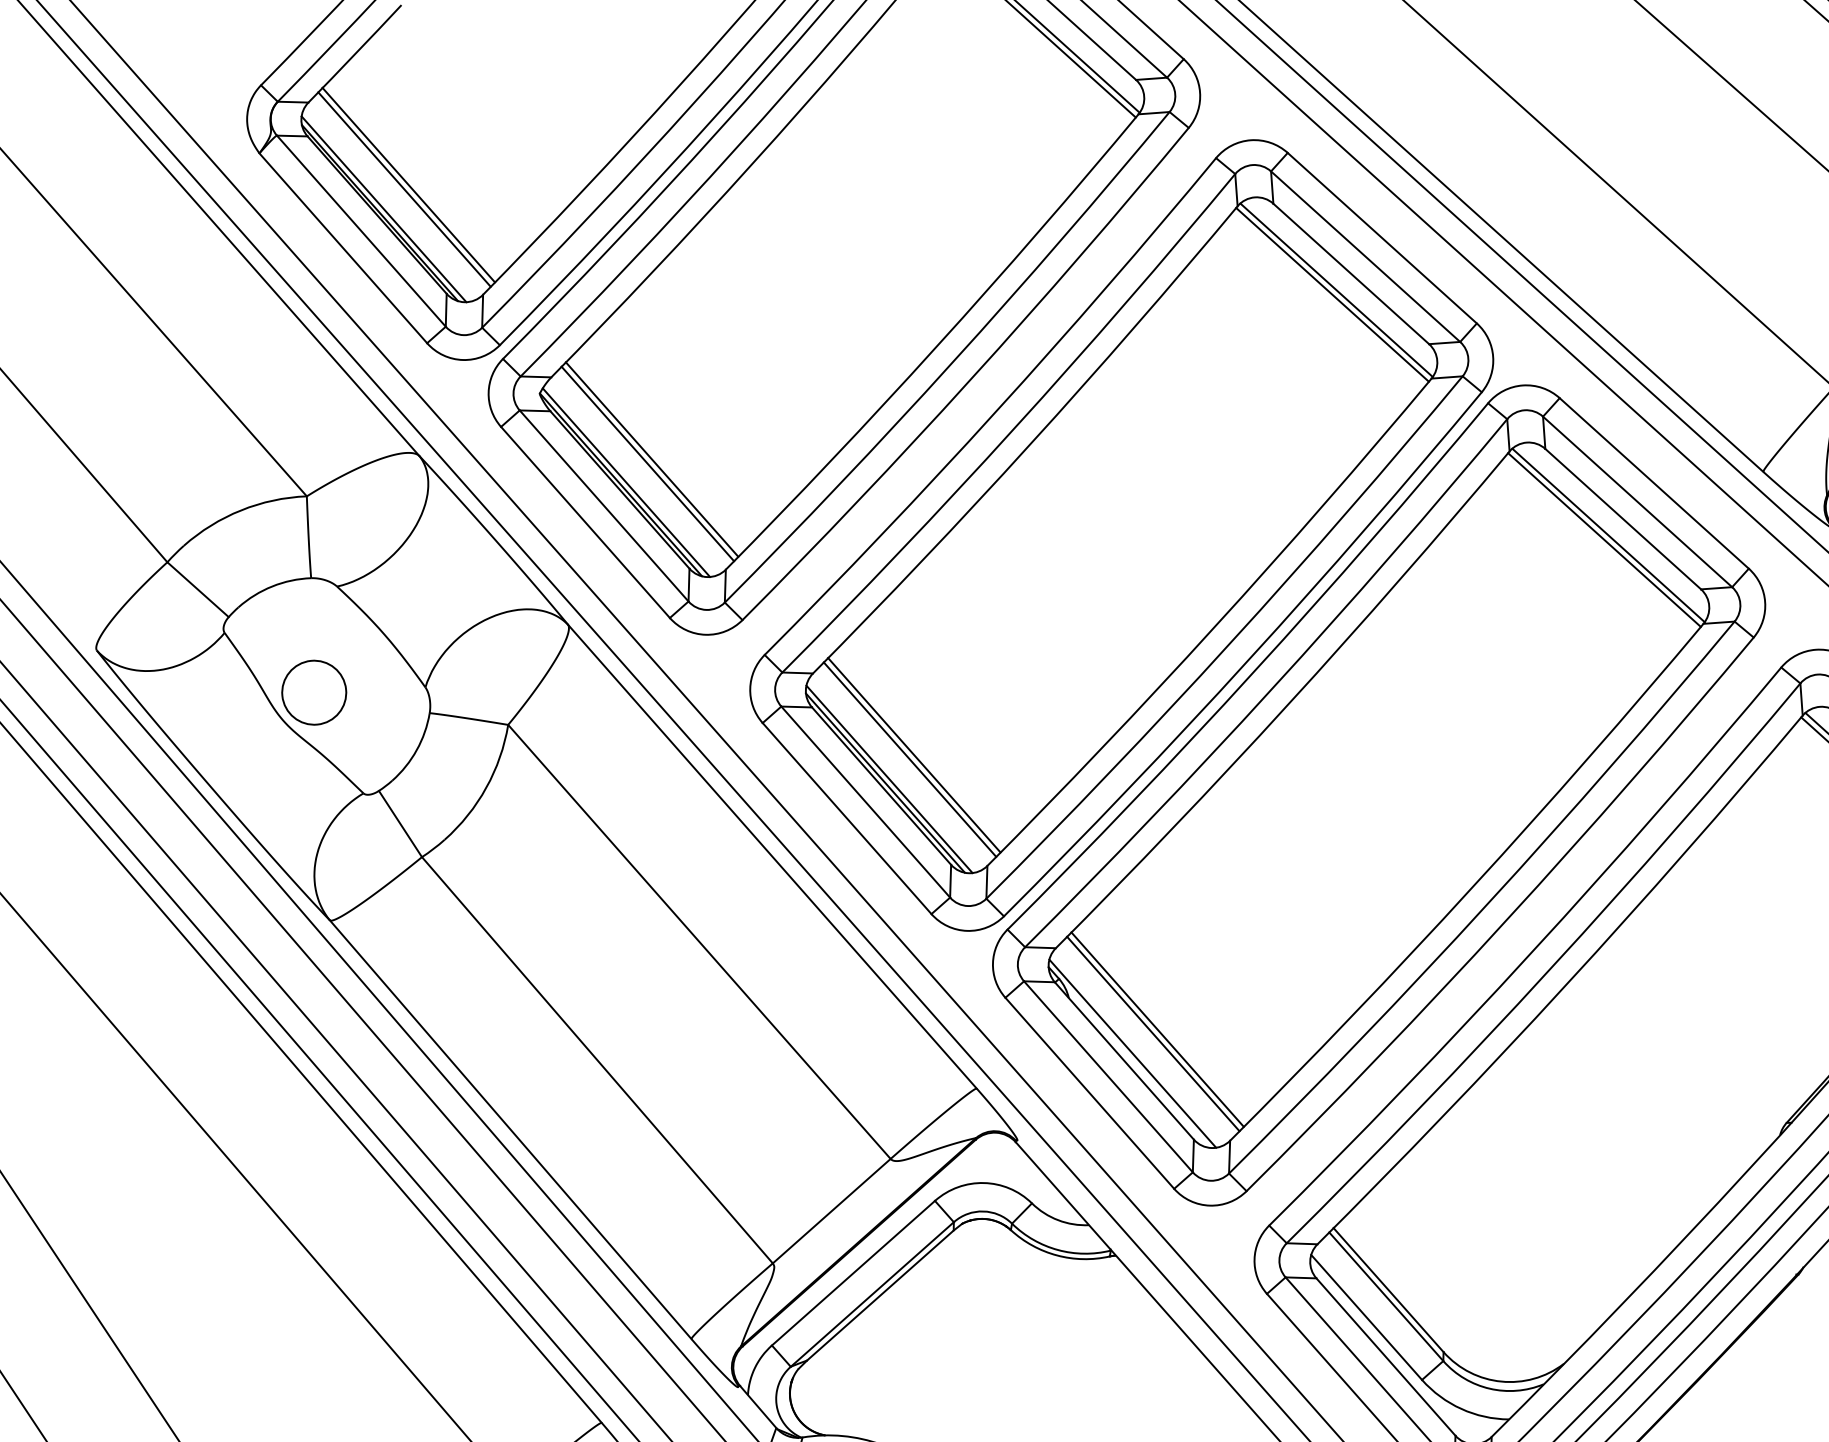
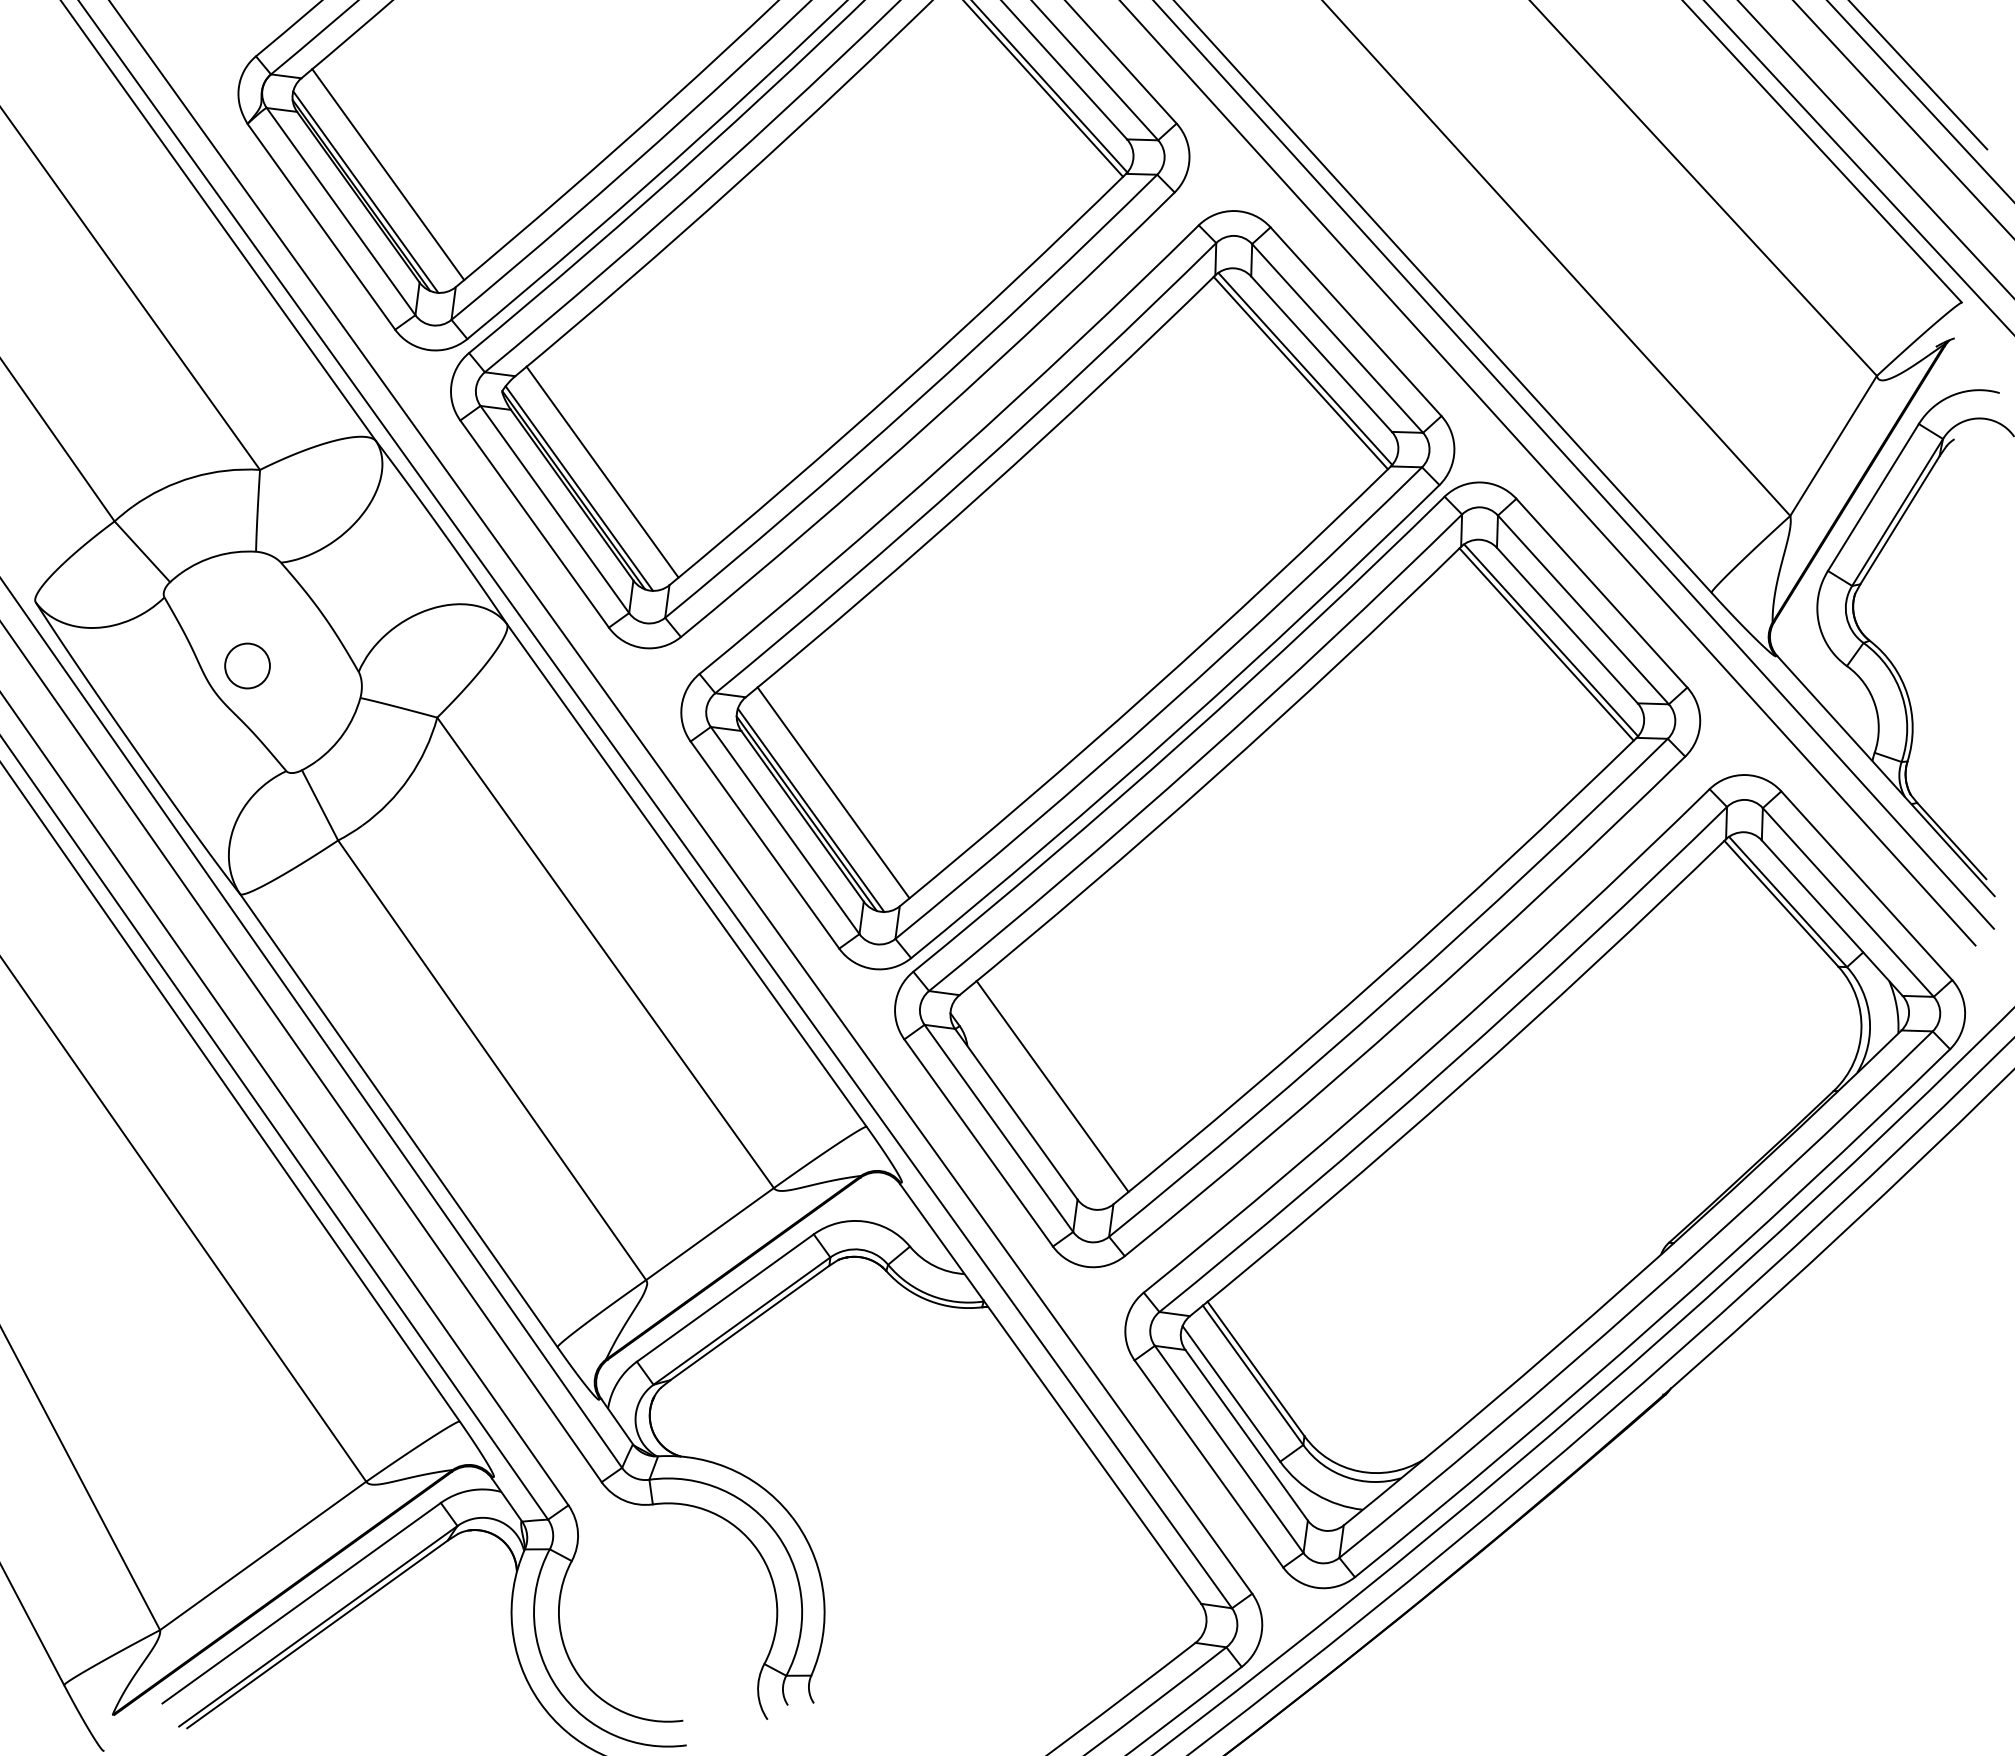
line: (408, 185) -> (392, 170), removed
line: (652, 458) -> (607, 467), removed
circle: (314, 693) -> (247, 666), size x0.7
line: (914, 754) -> (838, 788), removed
line: (1152, 1033) -> (1047, 1089), removed
line: (1131, 1053) -> (1024, 1107), removed

